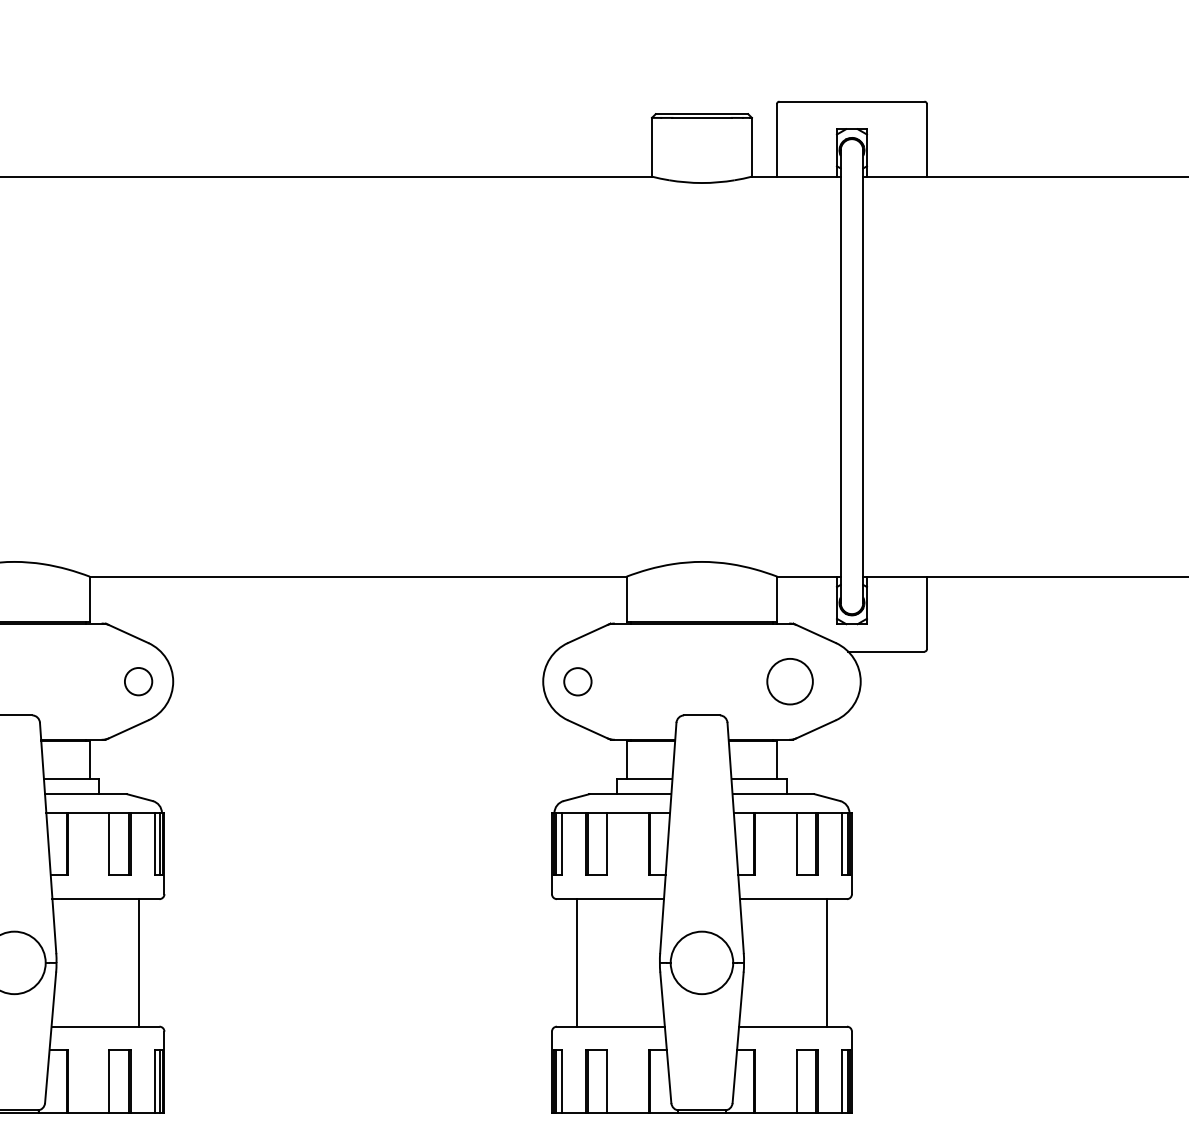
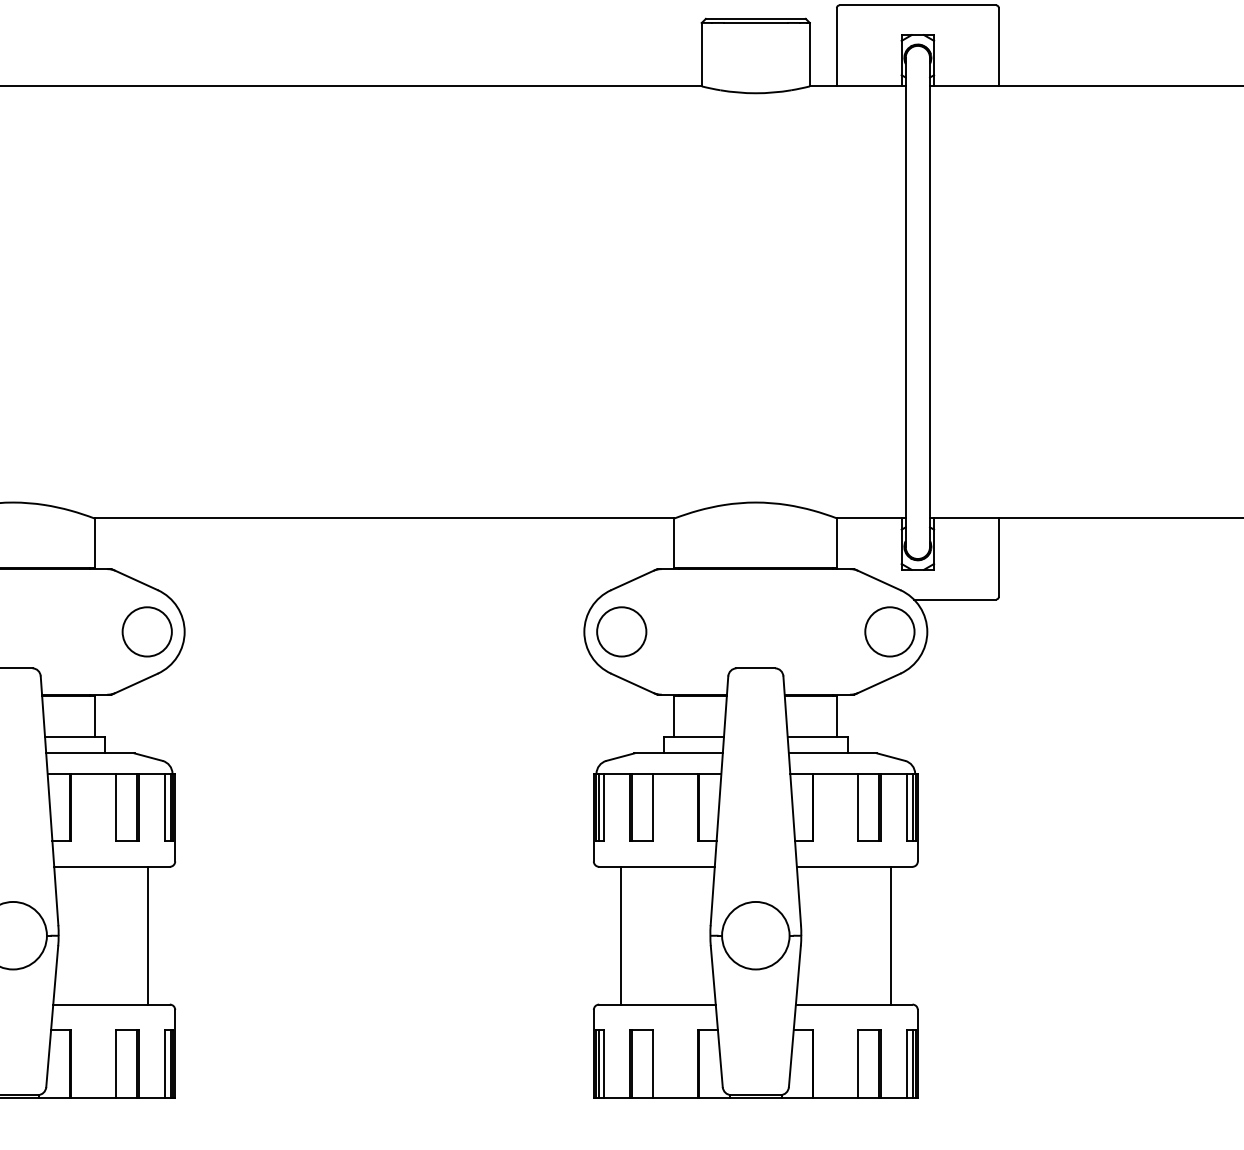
circle: (138, 681) -> (147, 631), size x1.67
circle: (577, 681) -> (621, 631), size x1.67
circle: (789, 681) -> (889, 631), moved

